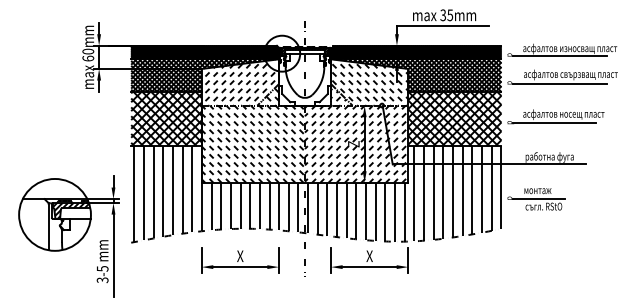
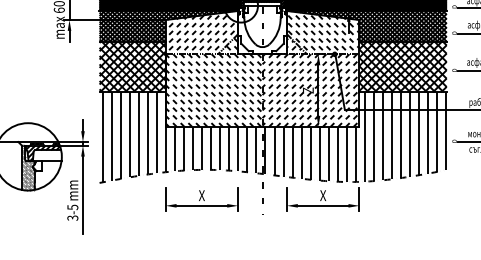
hatch: (54, 227) -> (27, 168), added

